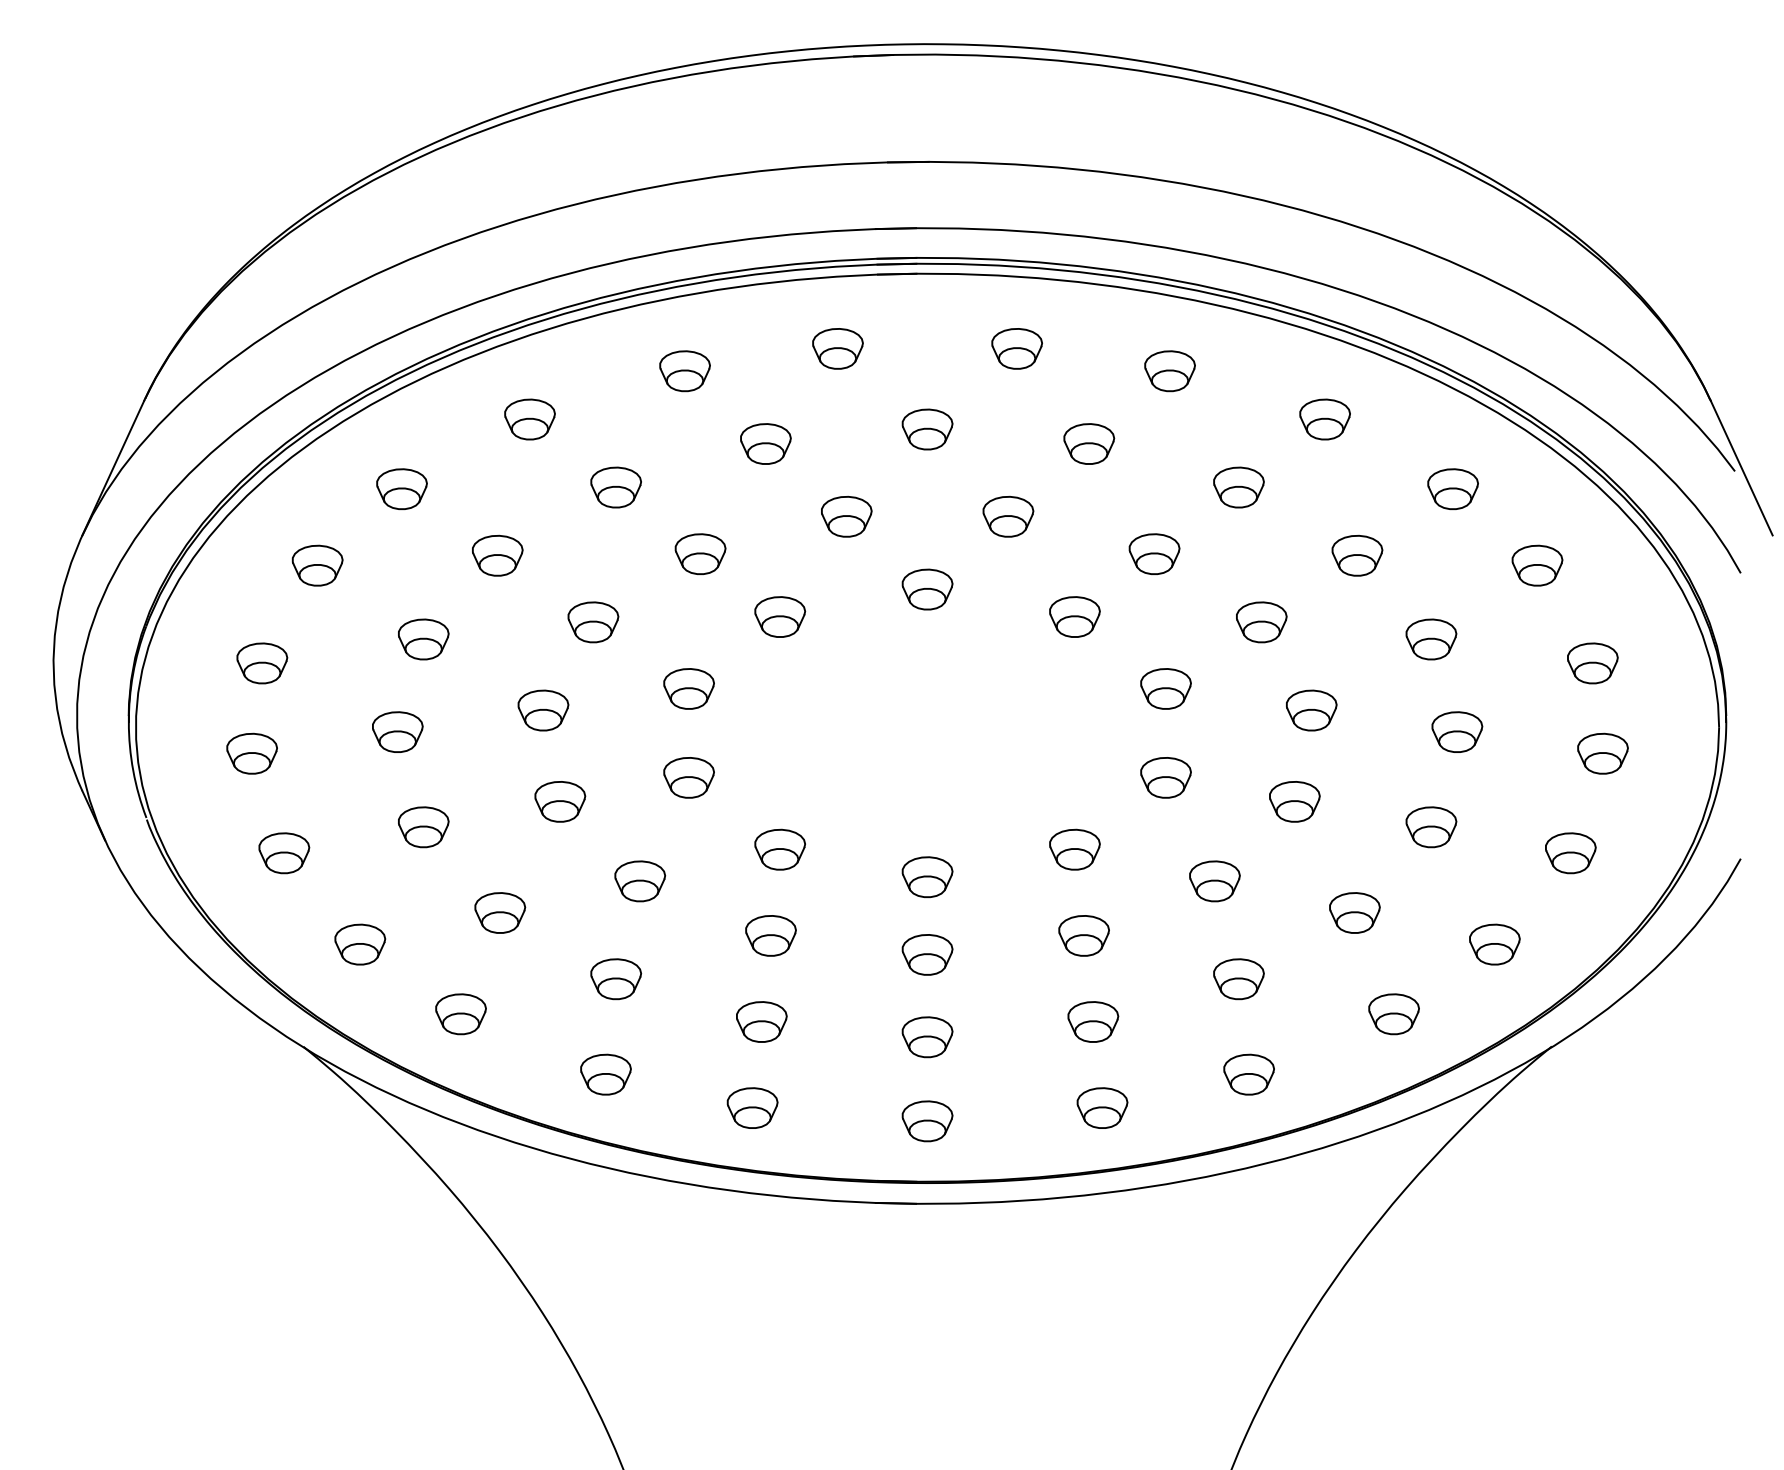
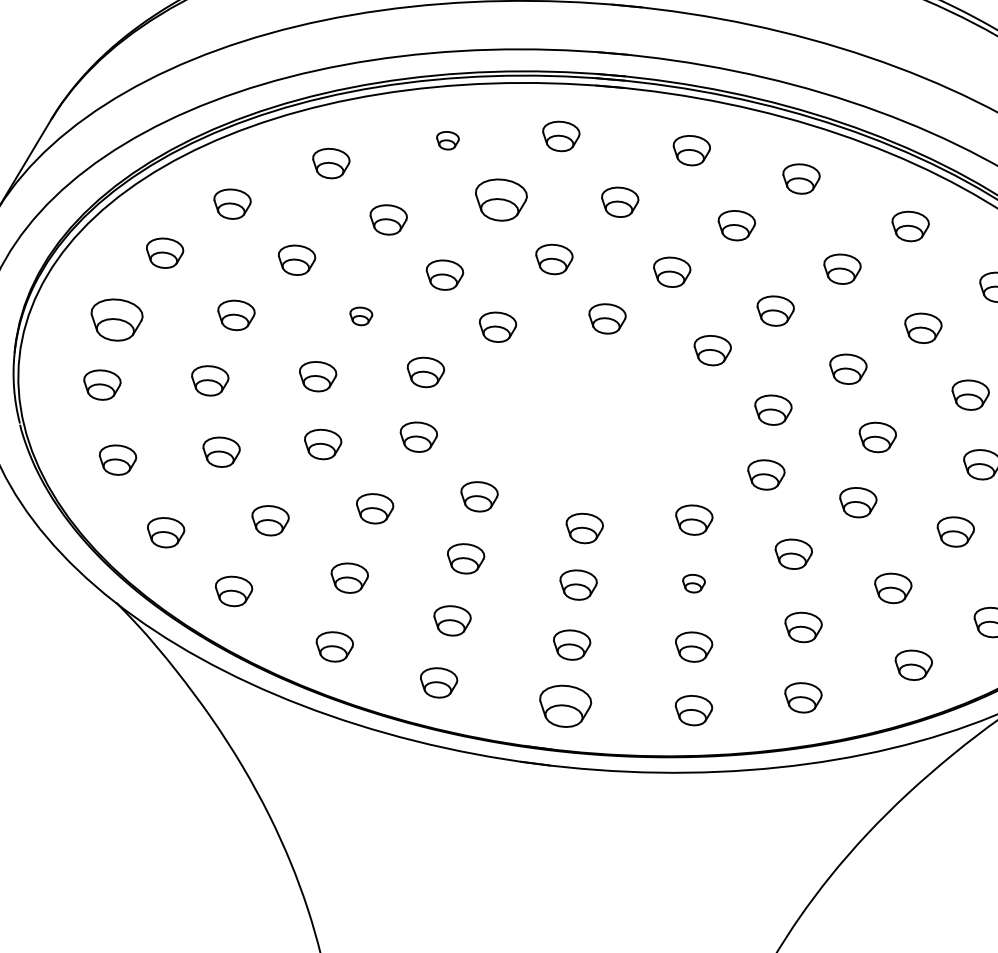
part: (684, 371) -> (447, 140), size x0.6
part: (765, 443) -> (500, 199), size x1.4
part: (593, 622) -> (361, 316), size x0.6
part: (262, 663) -> (116, 320), size x1.4
part: (1083, 935) -> (693, 583), size x0.6
part: (927, 1121) -> (565, 706), size x1.4

